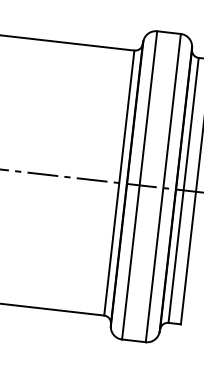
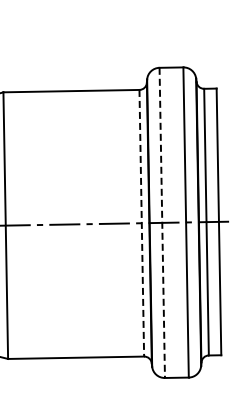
line: (118, 183) -> (141, 223), solid -> dashed
line: (139, 186) -> (162, 223), solid -> dashed

